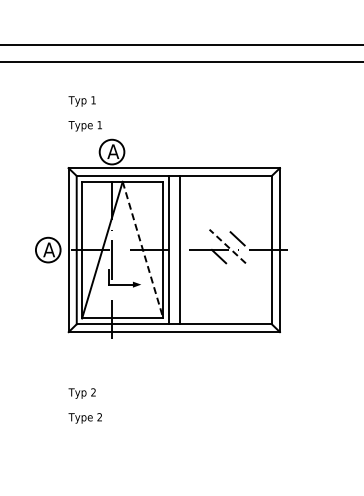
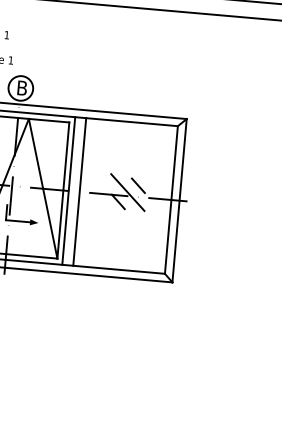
text: (113, 151) -> (22, 87), A -> B
line: (227, 246) -> (127, 192), dashed -> solid
line: (143, 250) -> (43, 189), dashed -> solid

